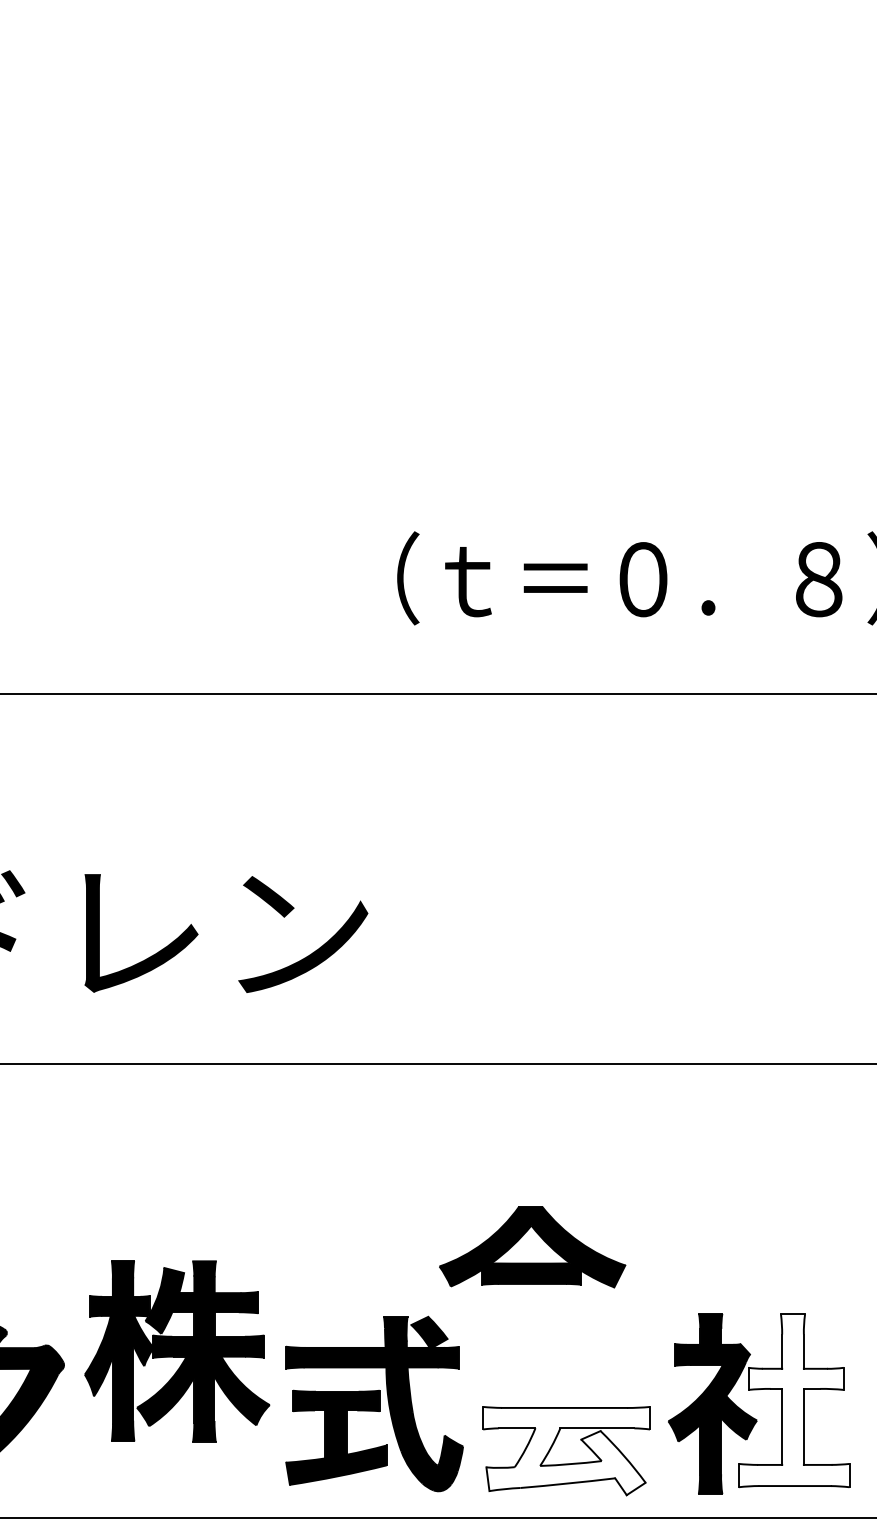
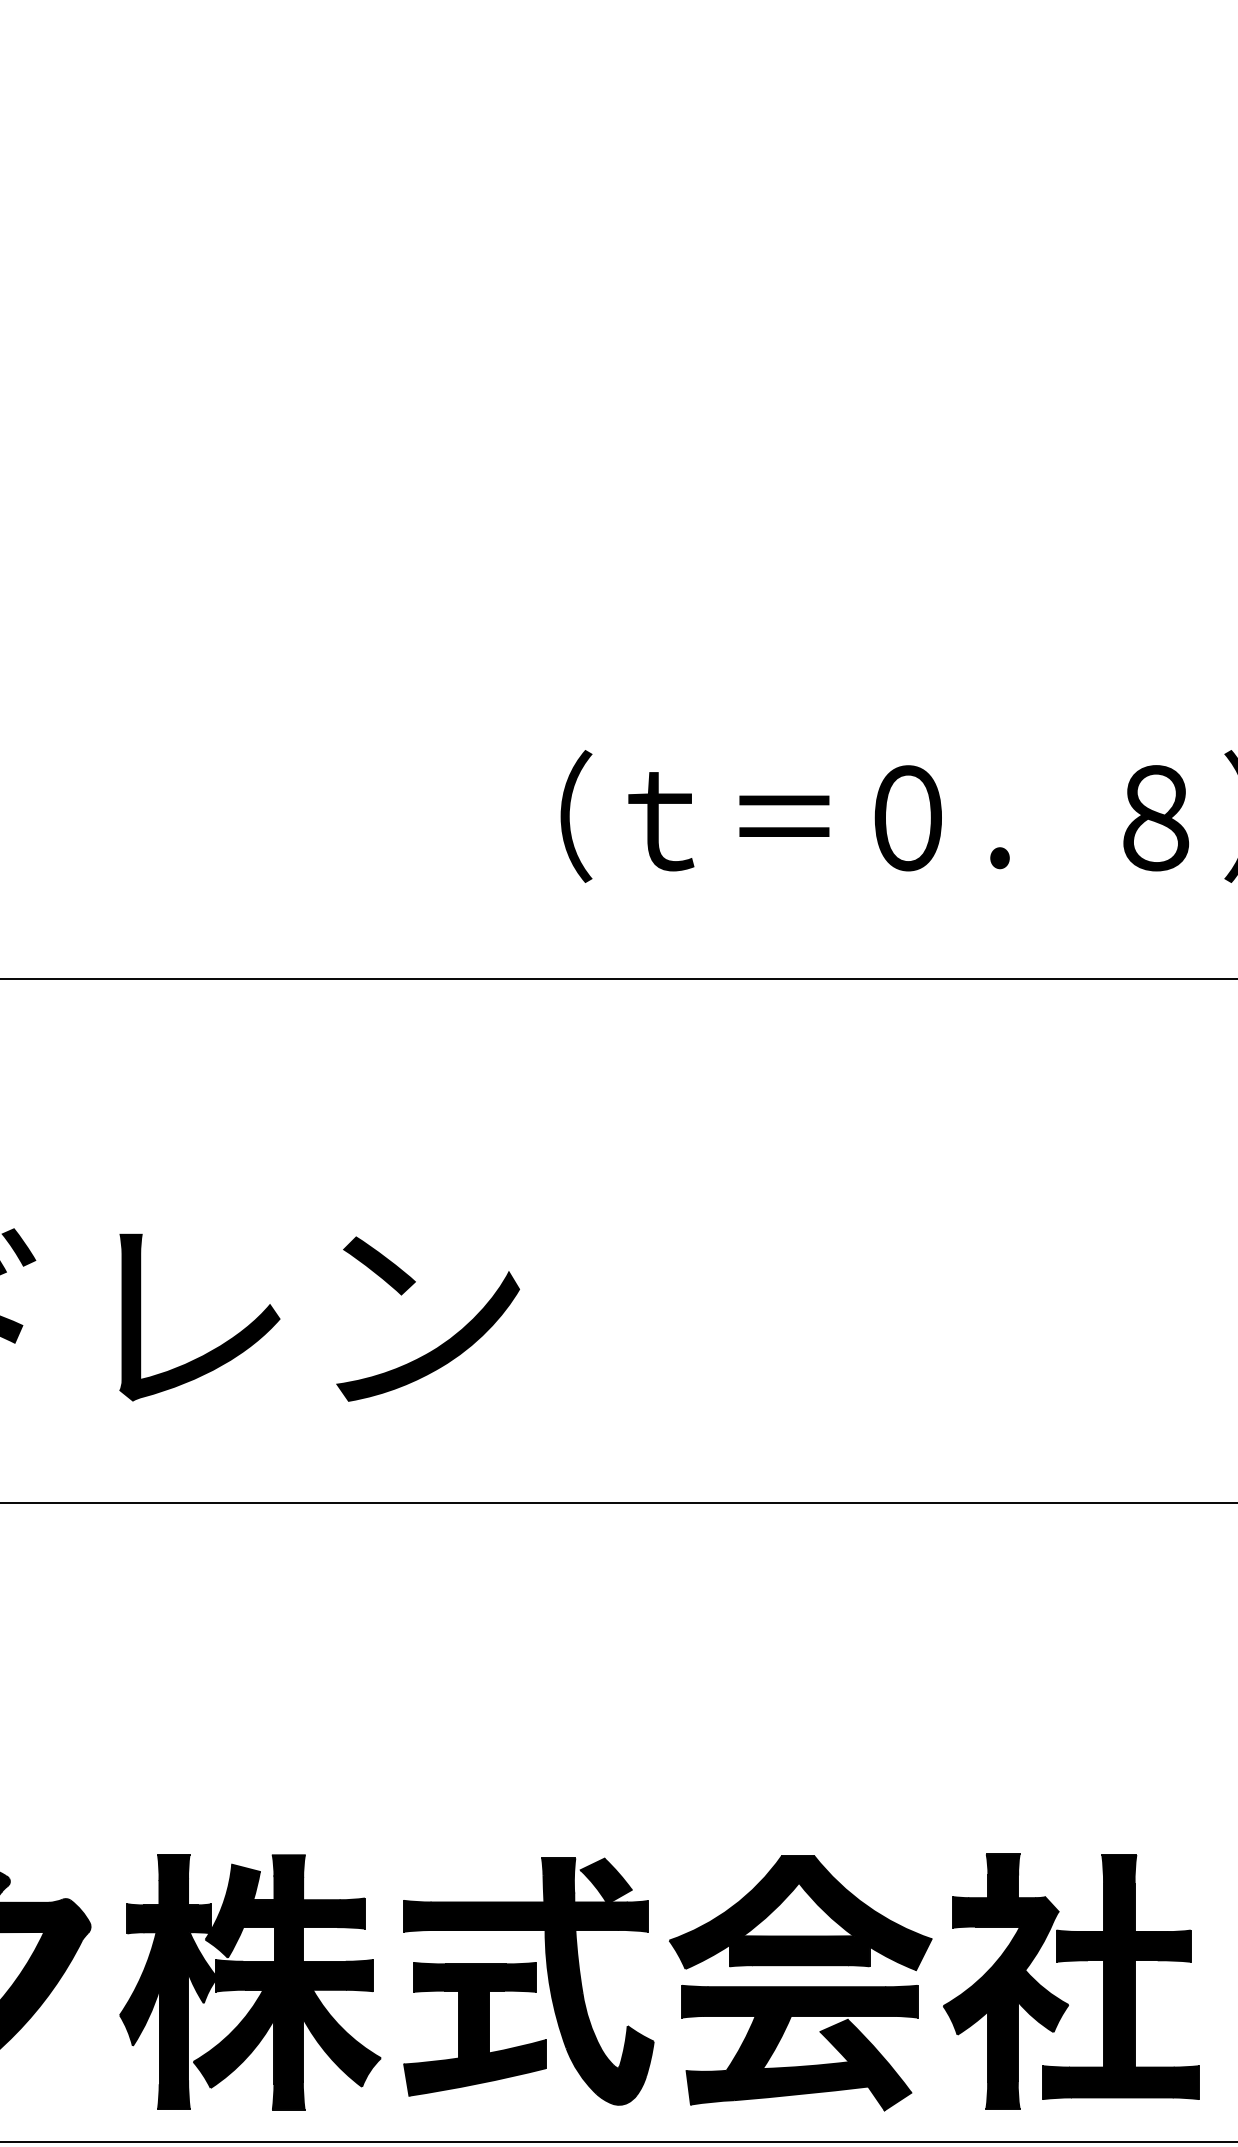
part: (532, 1247) -> (800, 1913), moved
part: (177, 1351) -> (250, 1982), moved
fill: (793, 1401) -> (1120, 1977), added
fill: (566, 1450) -> (799, 2047), added

